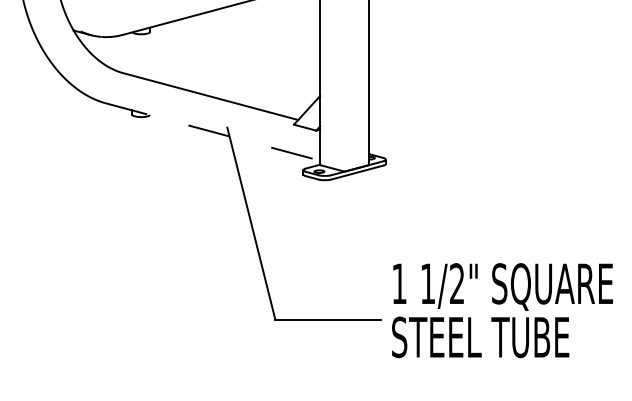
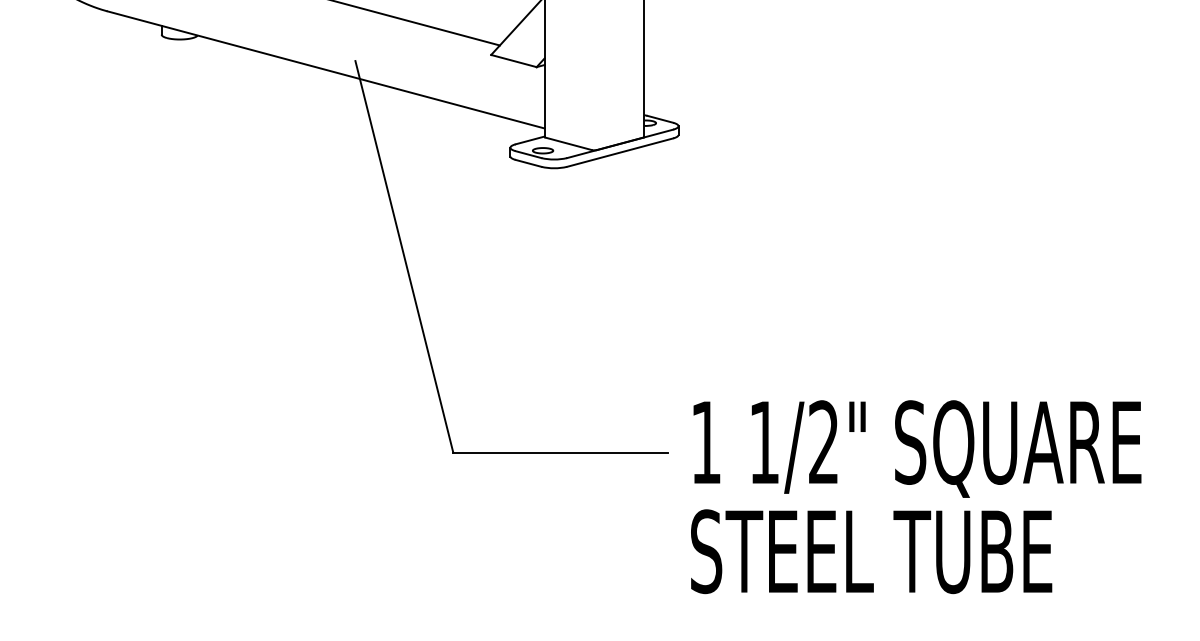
line: (212, 132) -> (325, 70), dashed -> solid
text: (502, 310) -> (916, 496), moved

